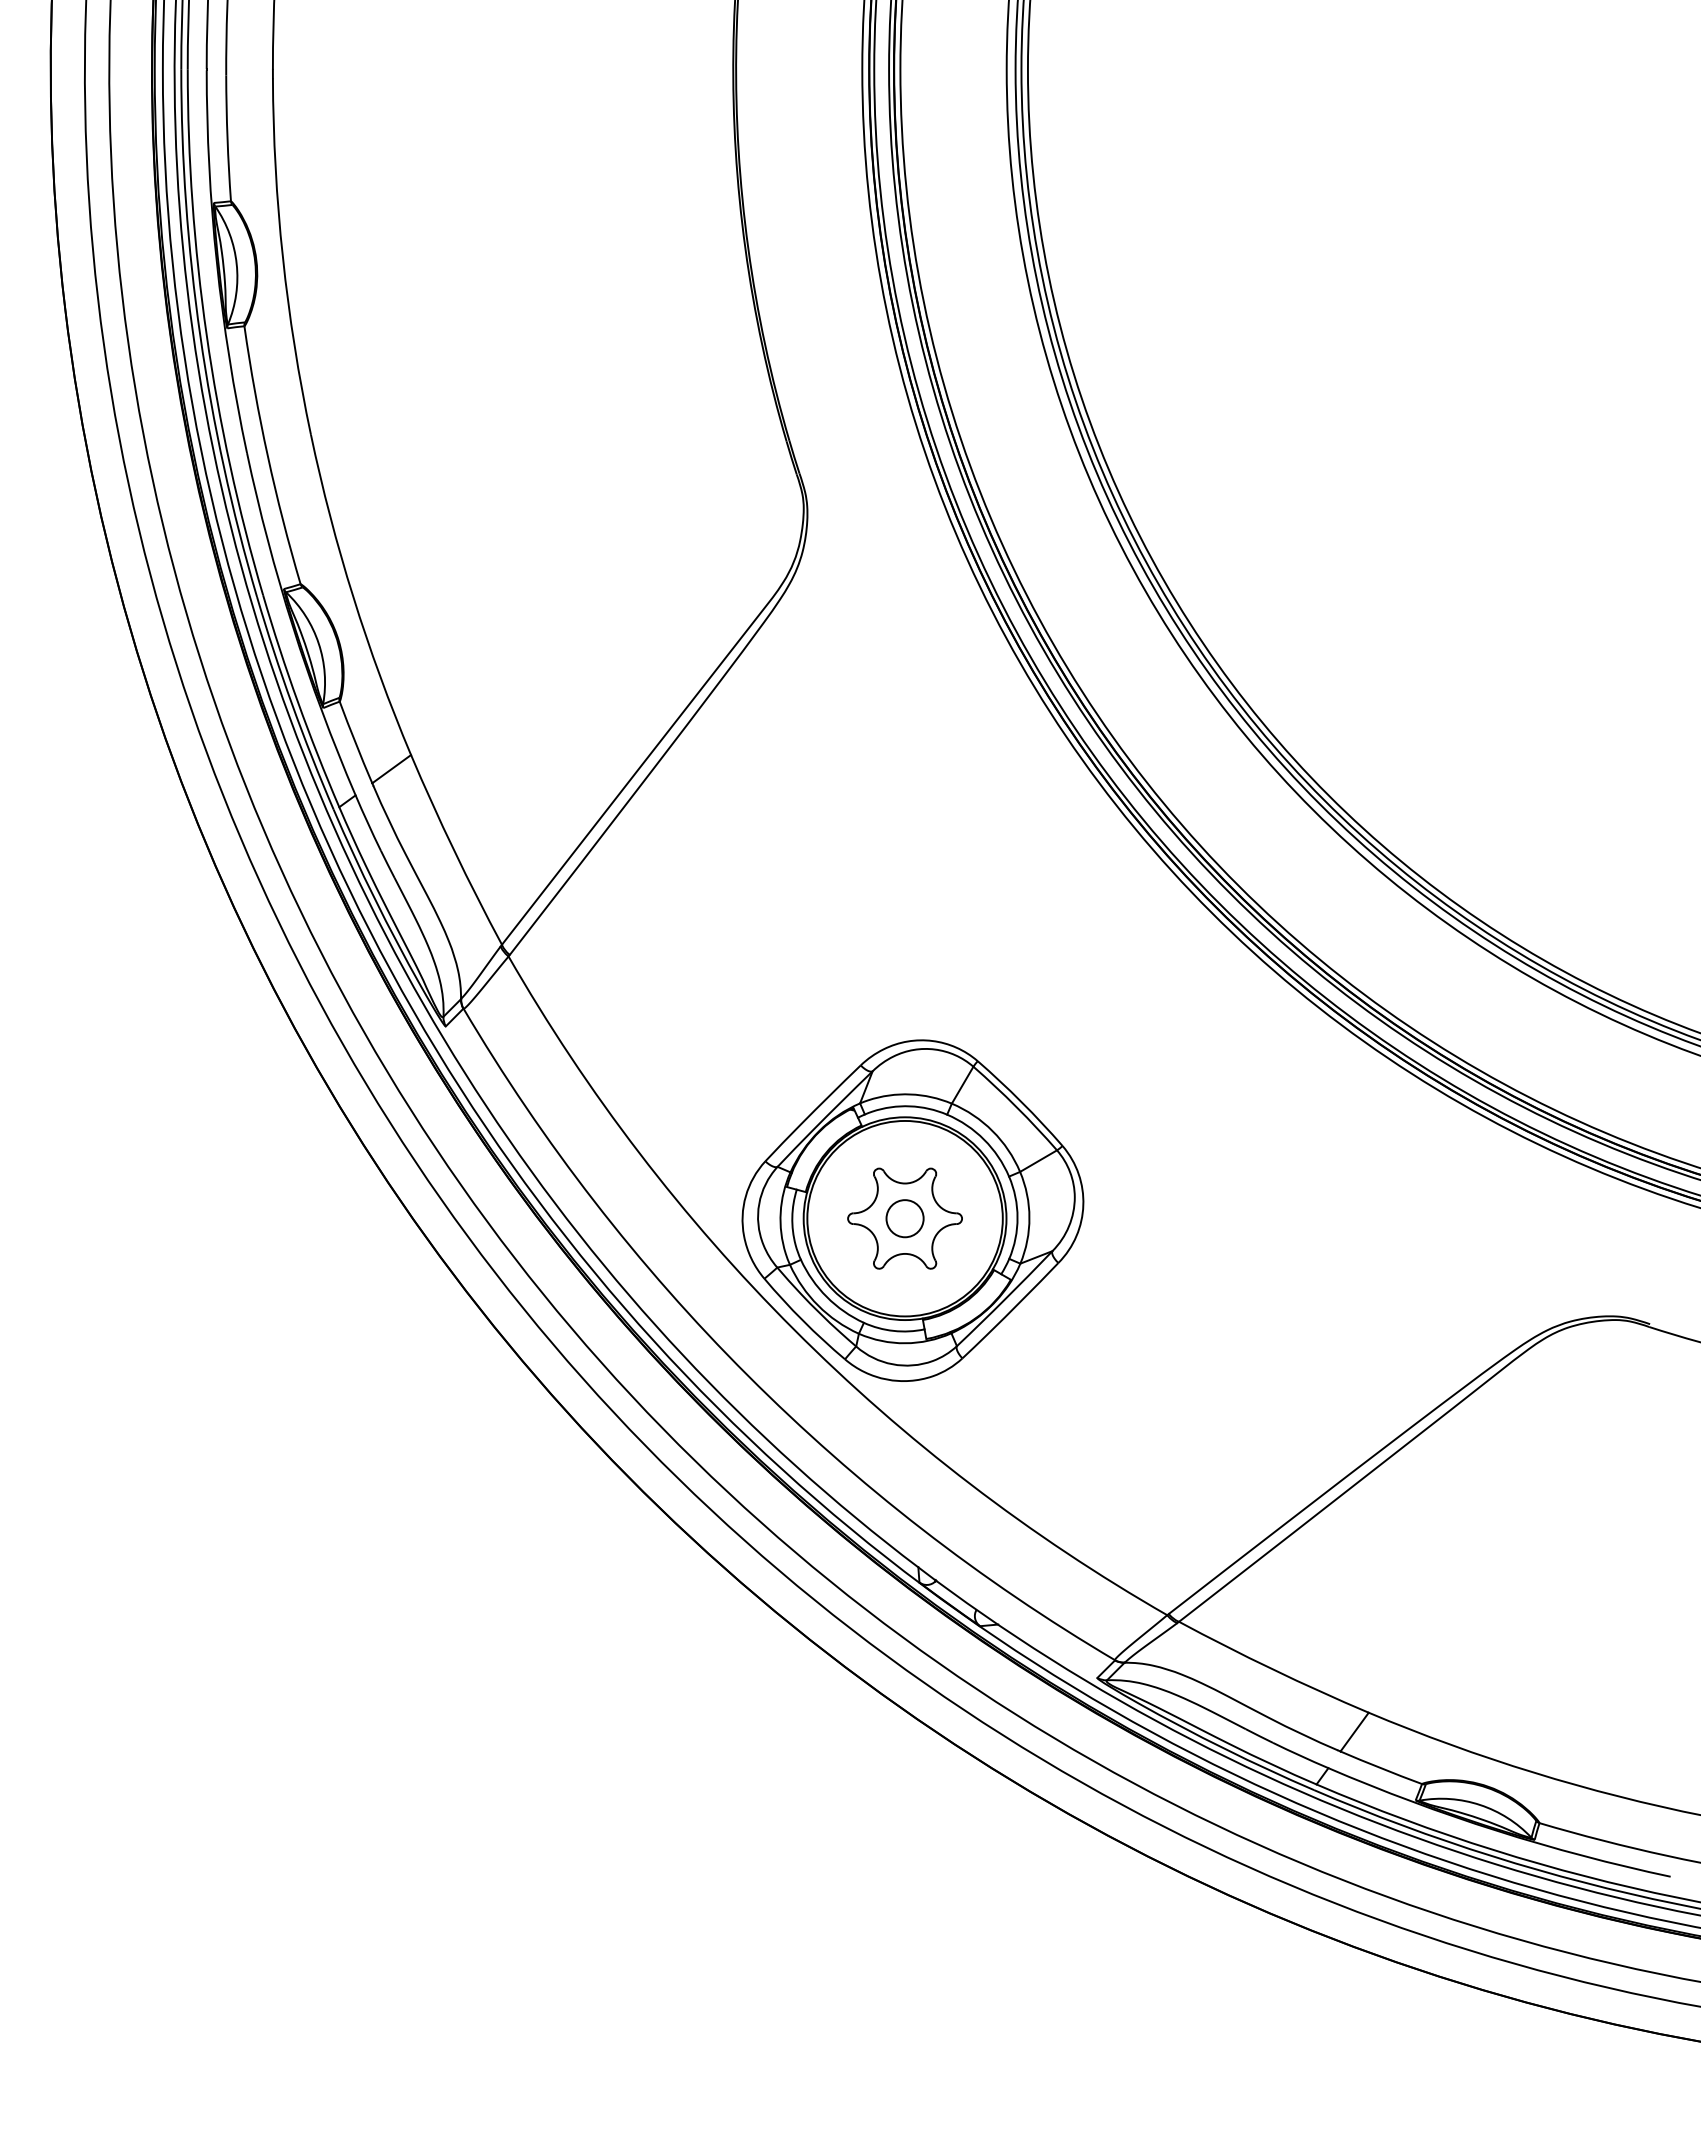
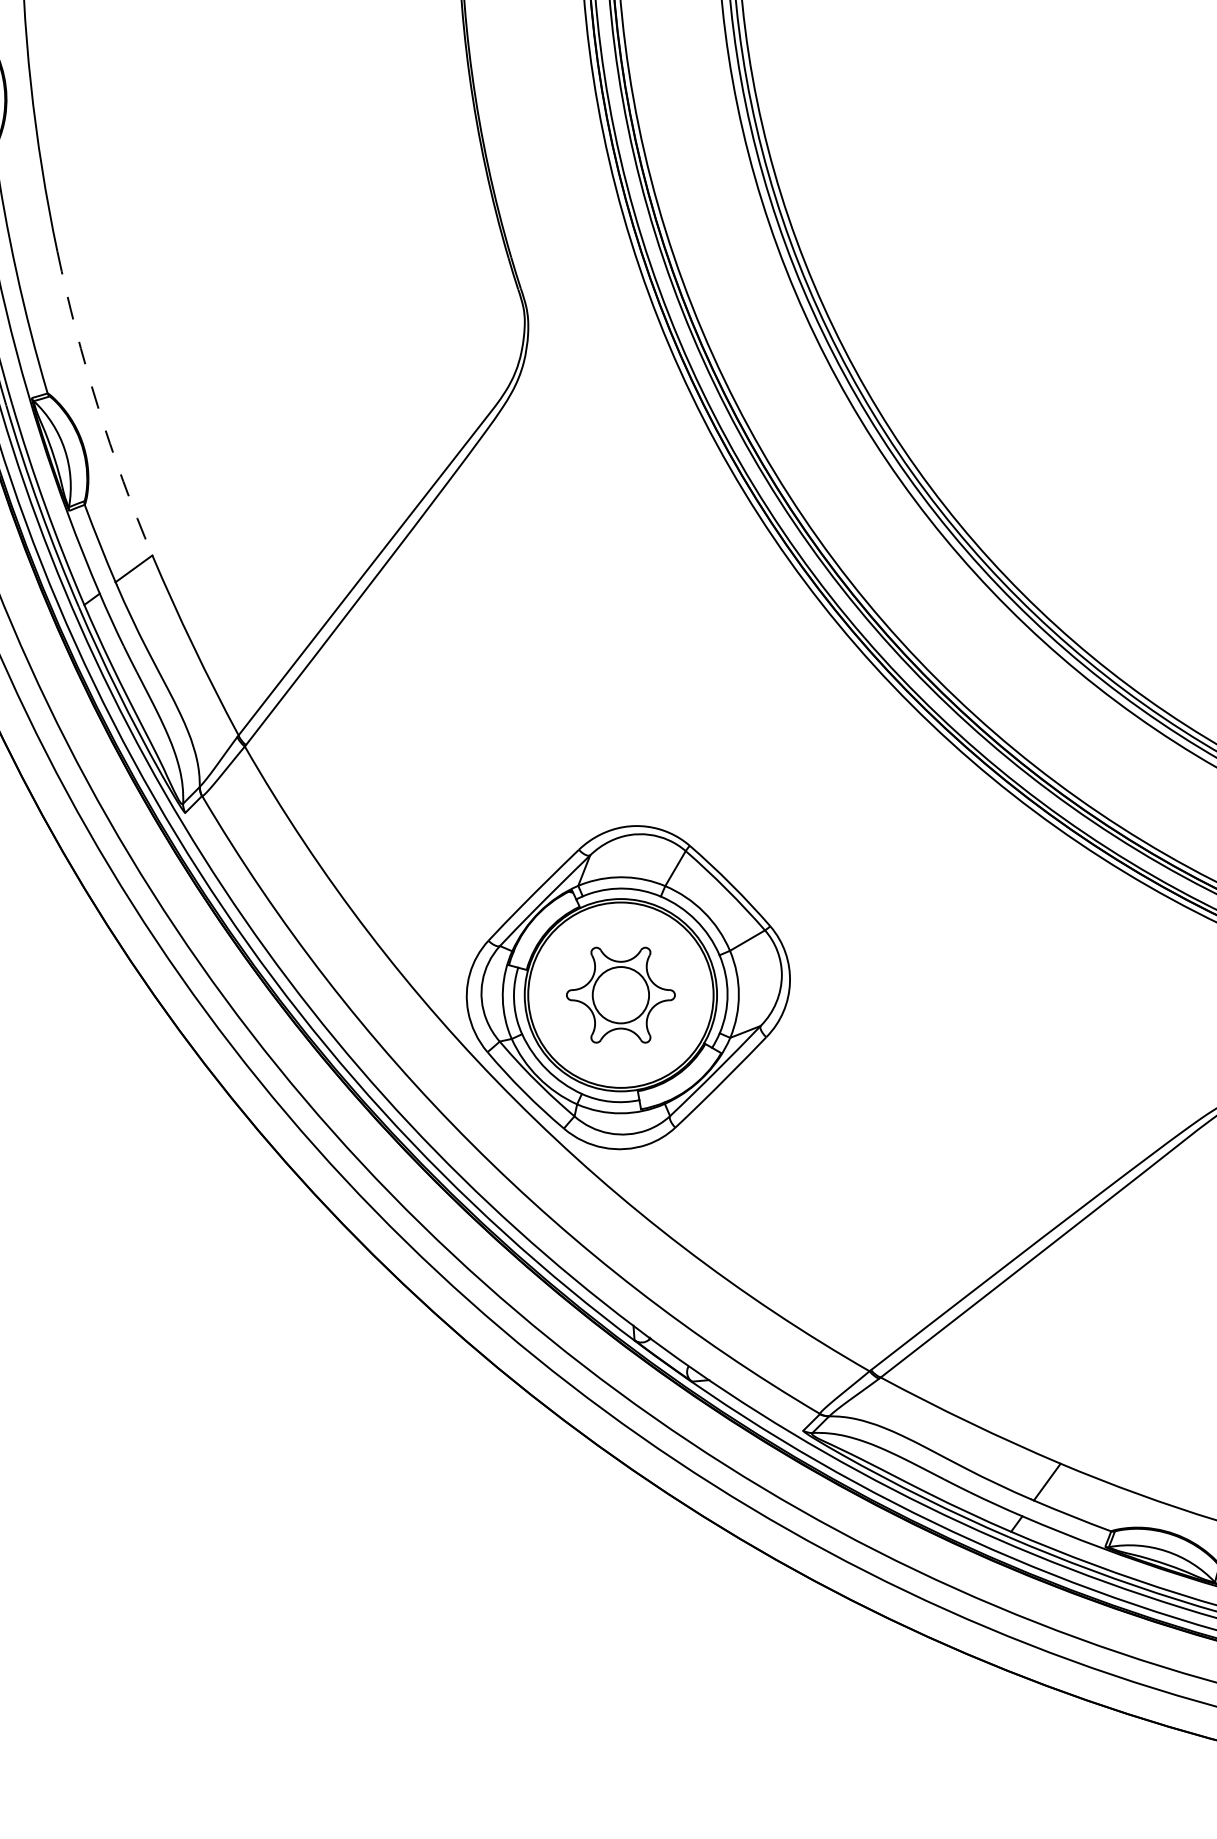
arc: (353, 597) -> (97, 406), solid -> dashed
circle: (904, 1218) -> (620, 995), size x1.6

